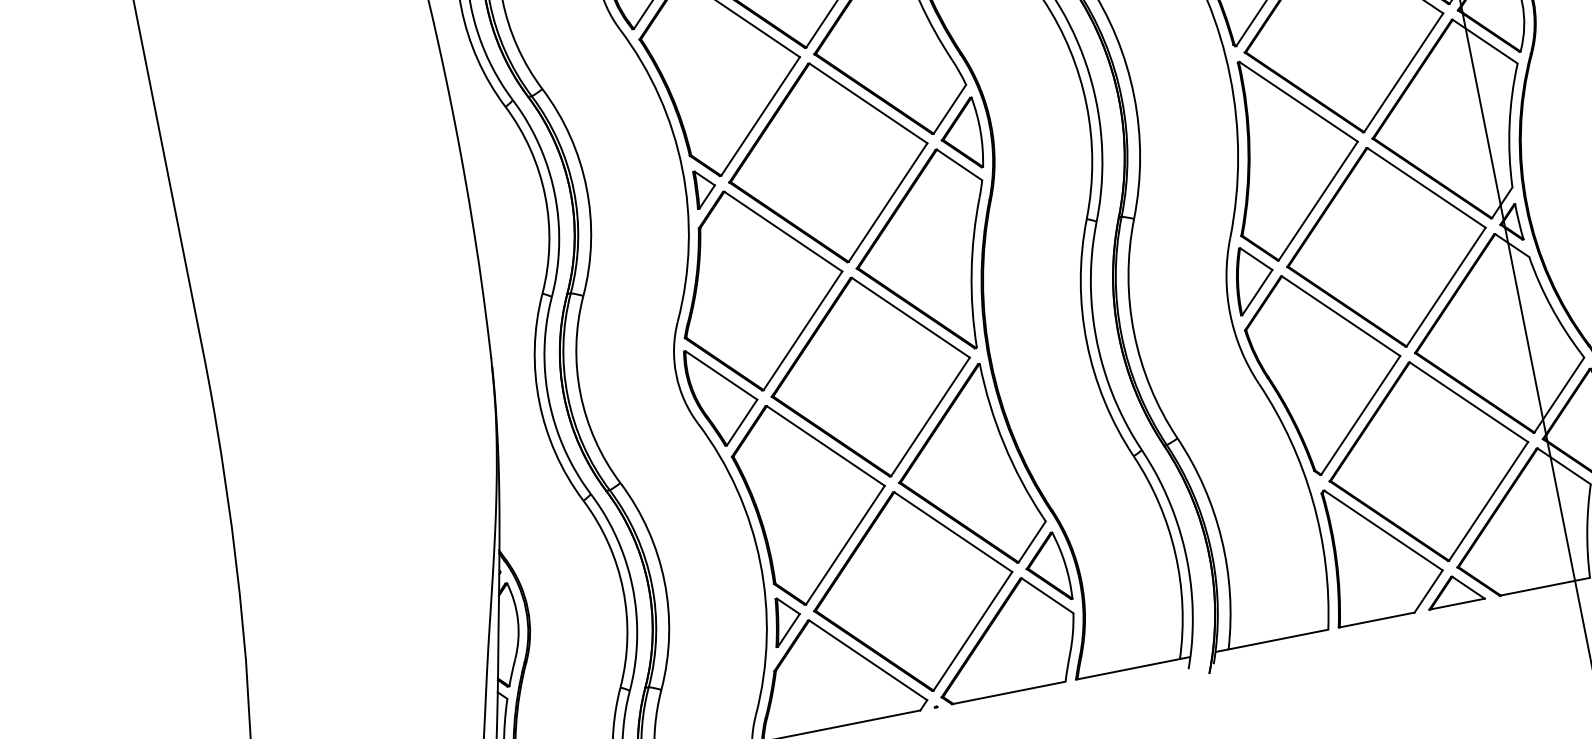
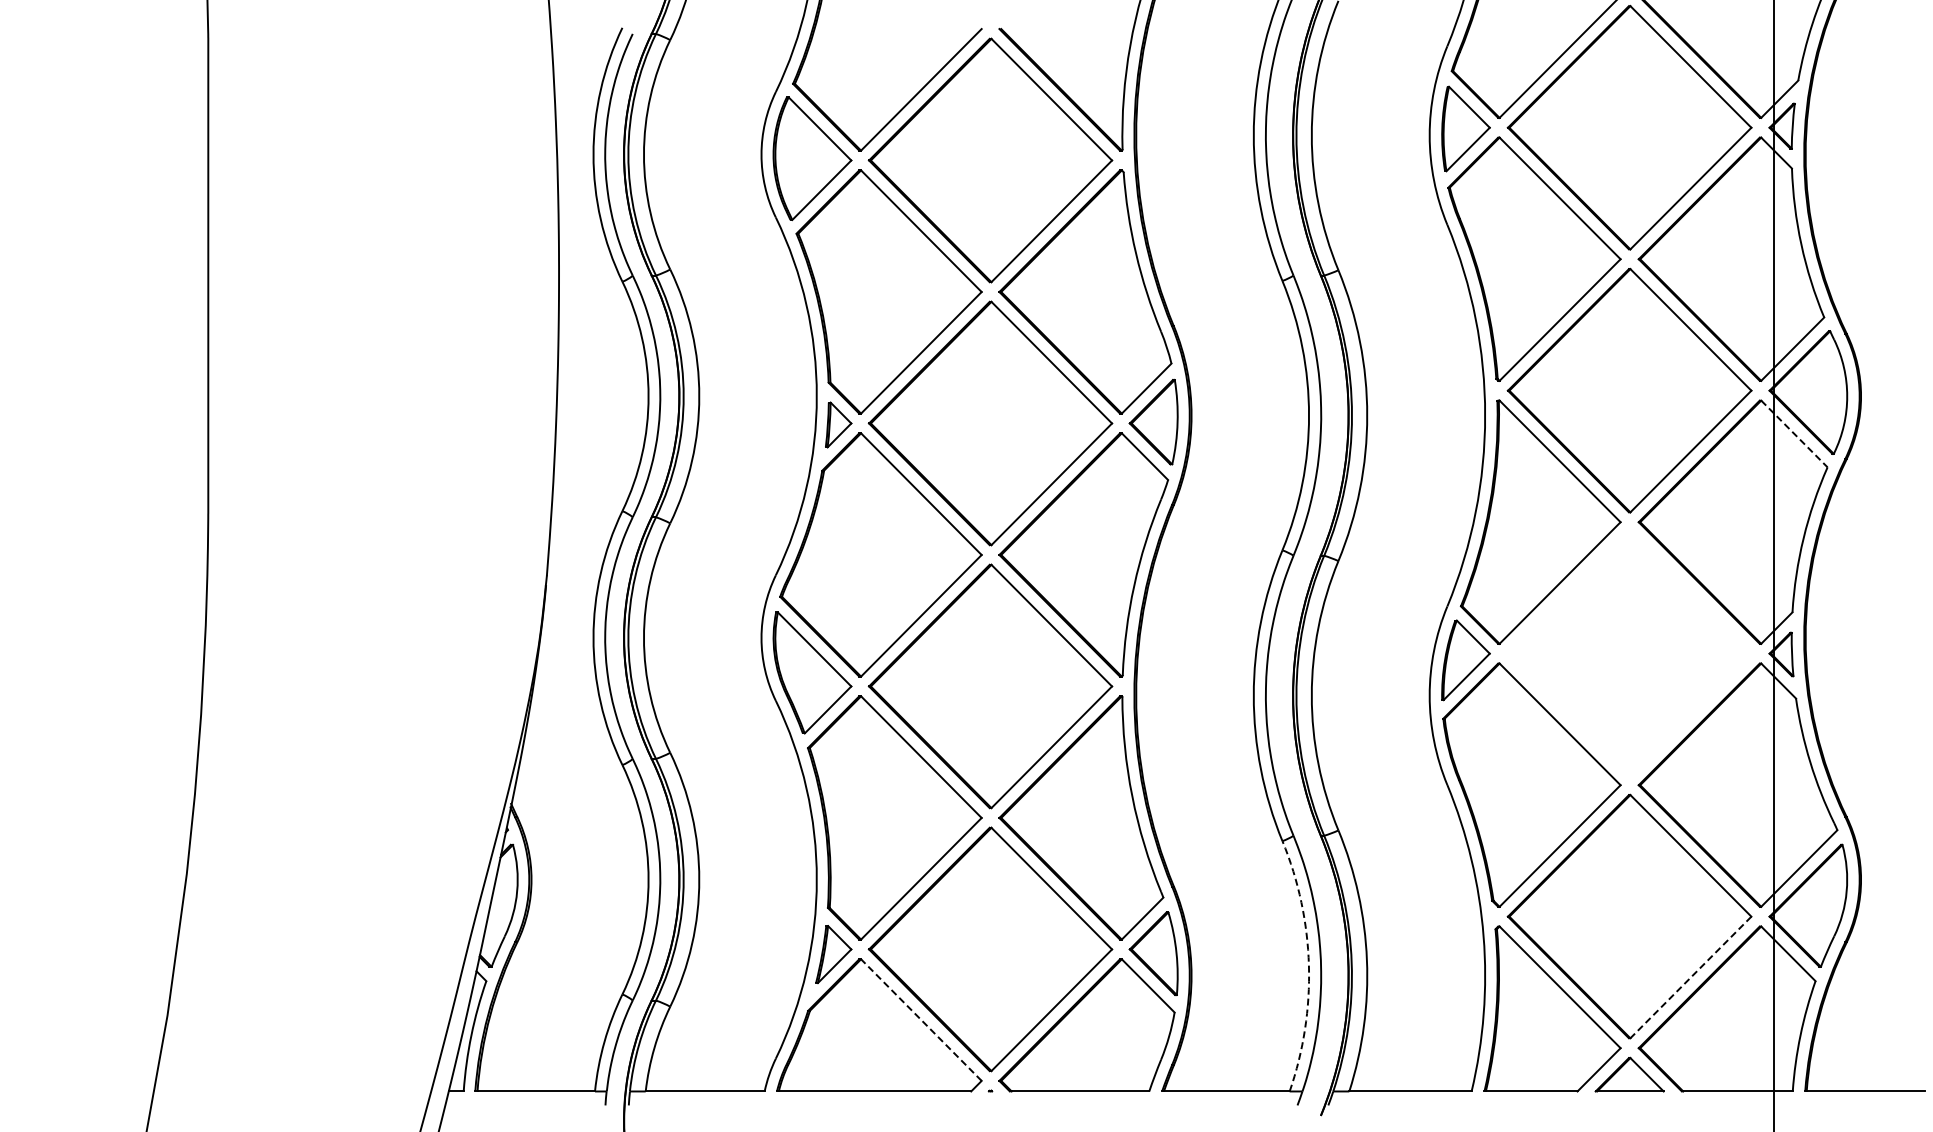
line: (1485, 42) -> (1794, 434), solid -> dashed
part: (1386, 247) -> (1629, 653), removed
line: (1488, 501) -> (1690, 977), solid -> dashed
arc: (1174, 553) -> (1308, 965), solid -> dashed
line: (868, 660) -> (921, 1020), solid -> dashed

